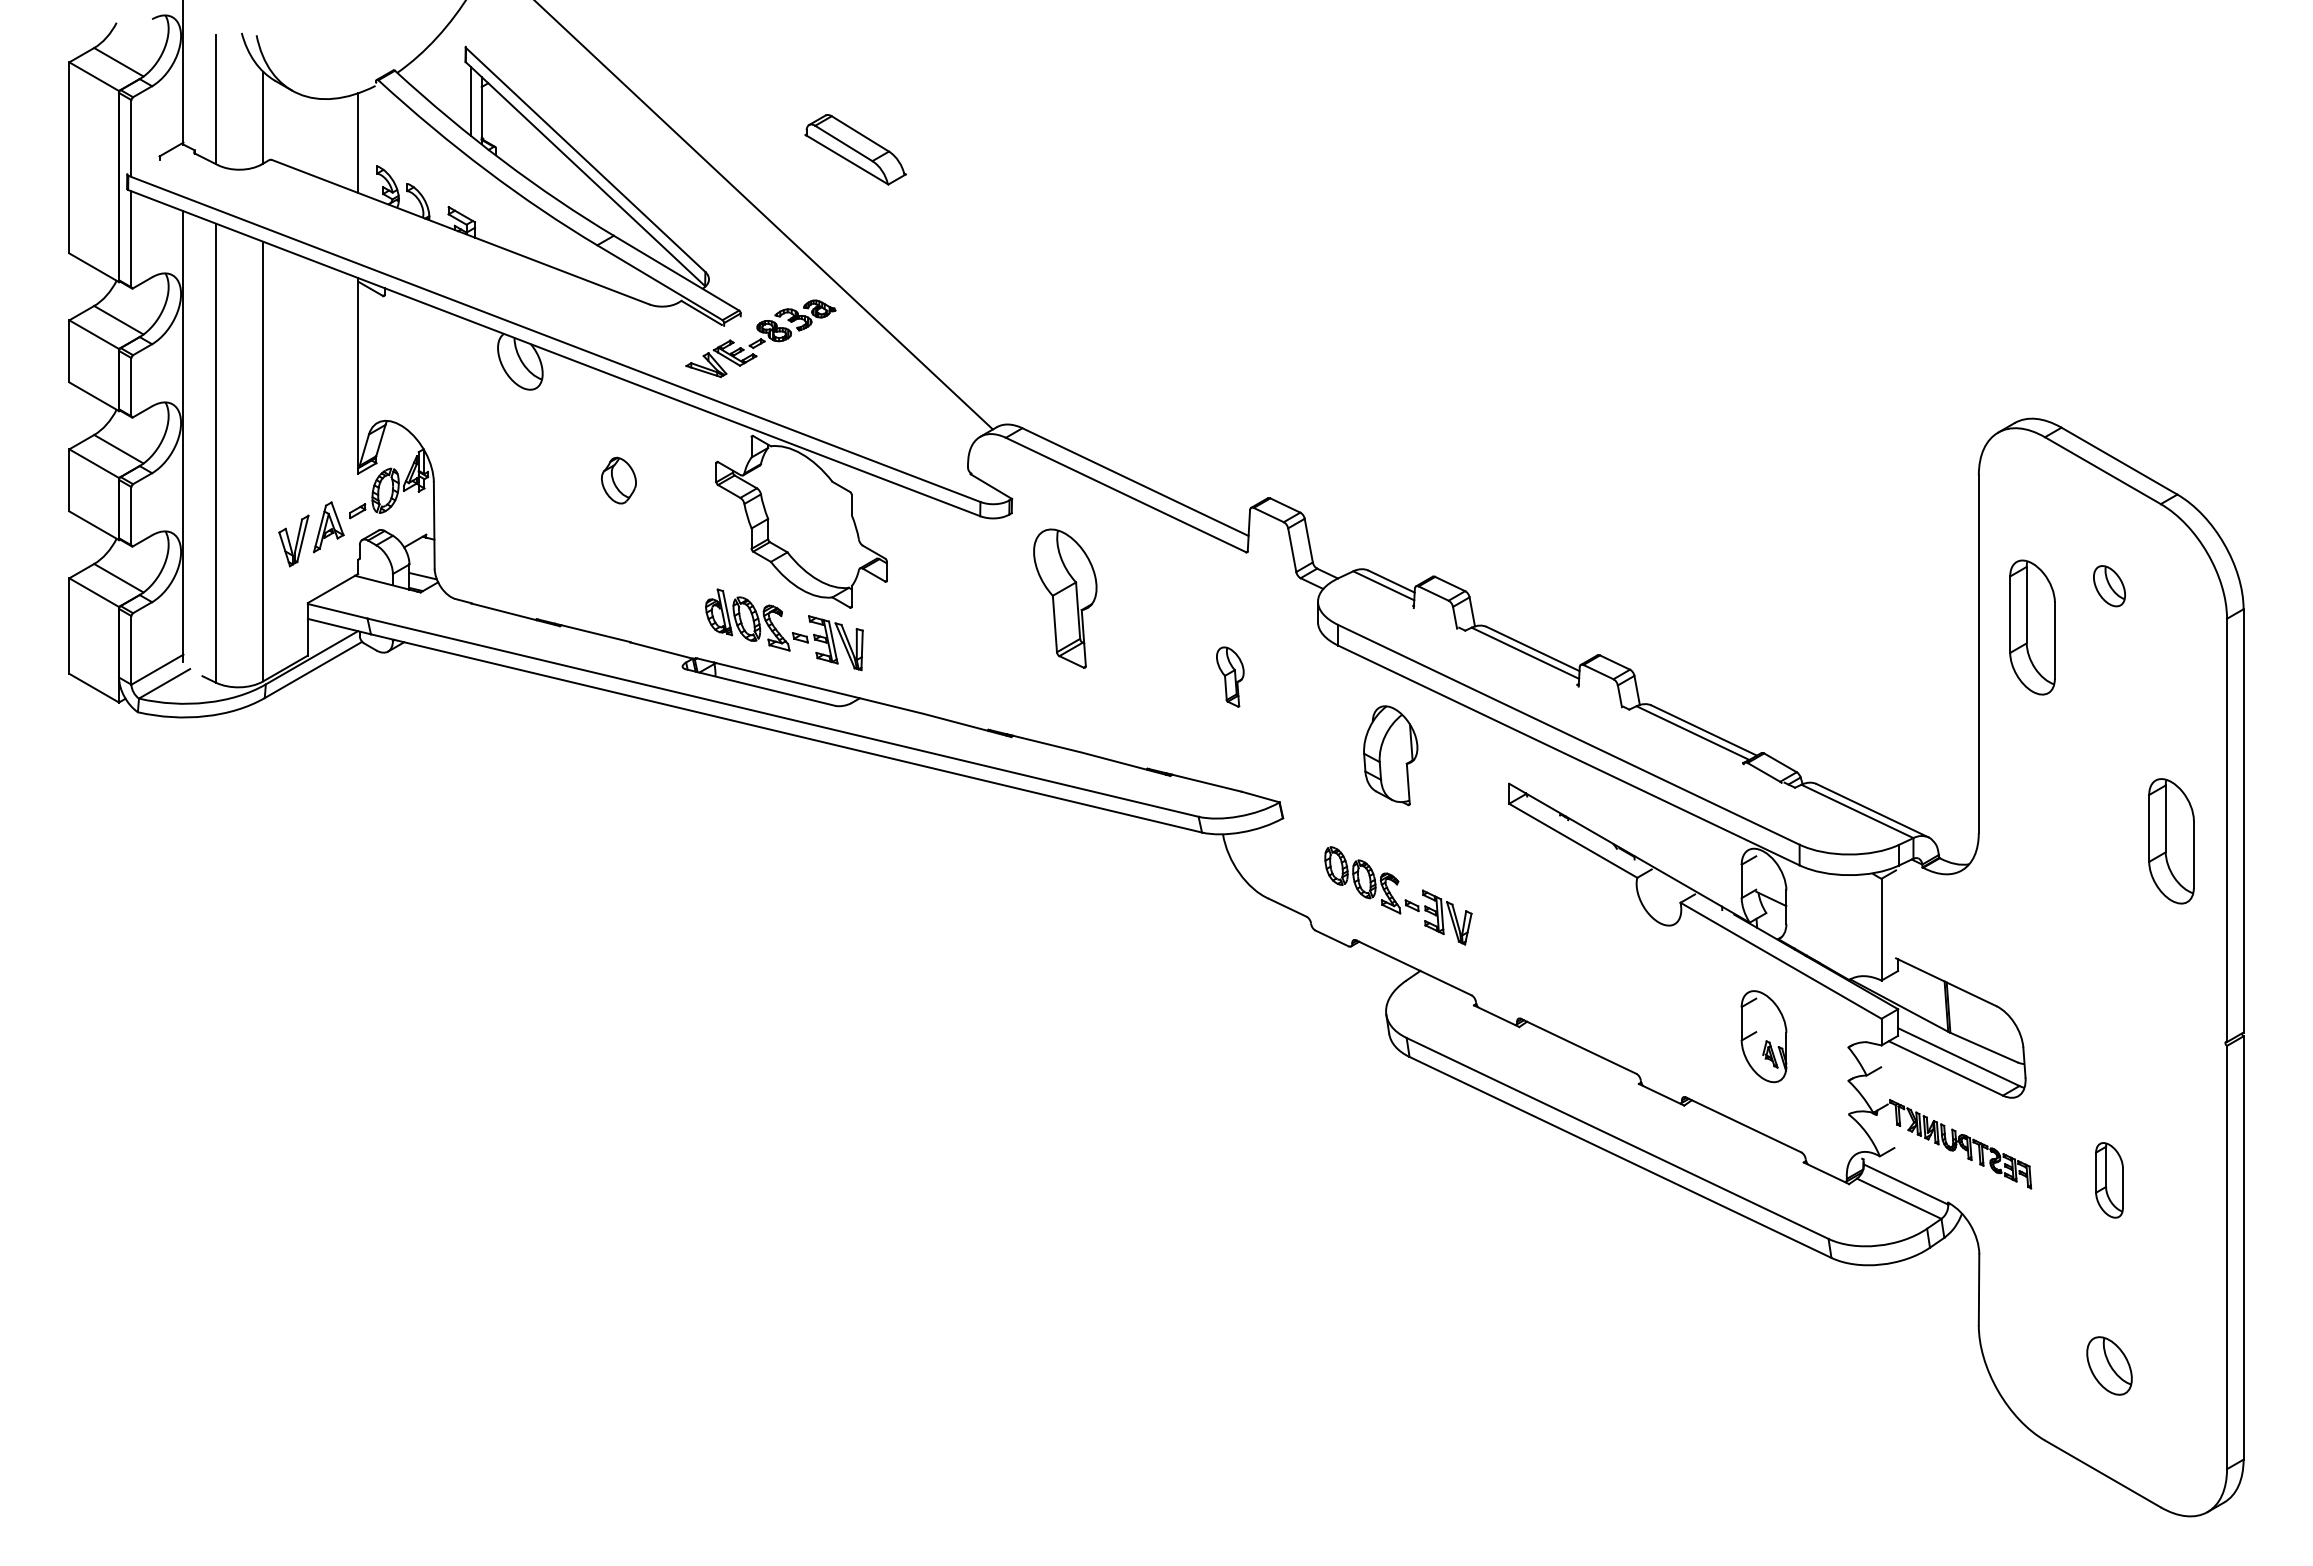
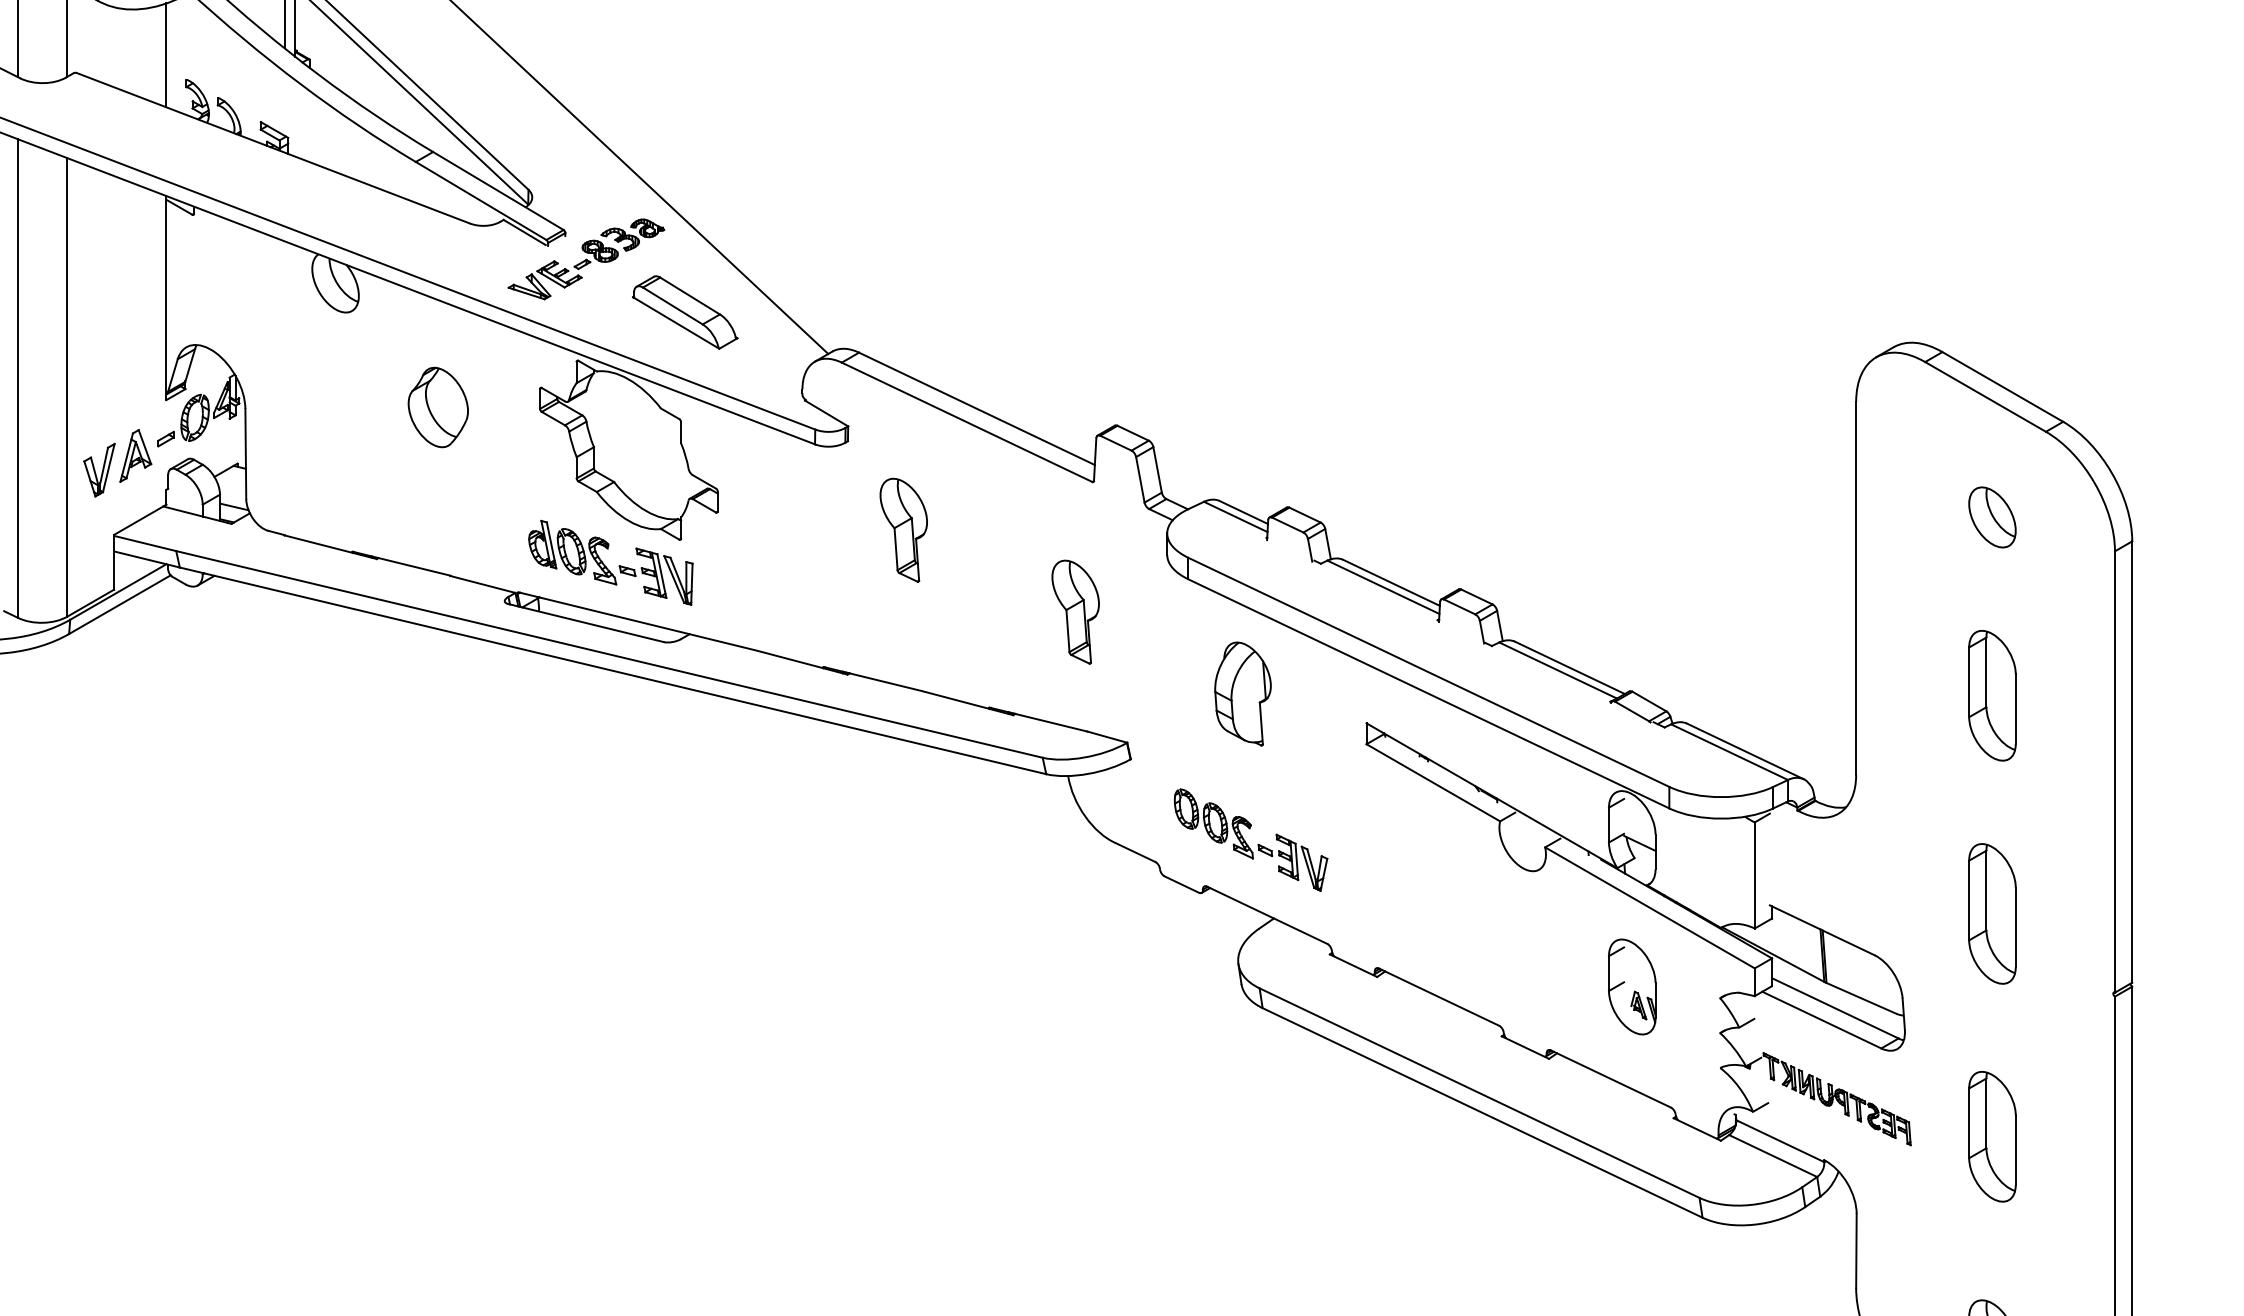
part: (855, 149) -> (685, 312), moved
part: (618, 480) -> (437, 407), size x1.67
part: (2109, 585) -> (1992, 516), size x1.43
part: (1065, 598) -> (903, 530), size x0.71
part: (2032, 627) -> (1992, 913), moved
part: (1230, 676) -> (1075, 611), size x1.67
part: (2171, 841) -> (1992, 695), moved
part: (2109, 1180) -> (1992, 1136), size x1.67

